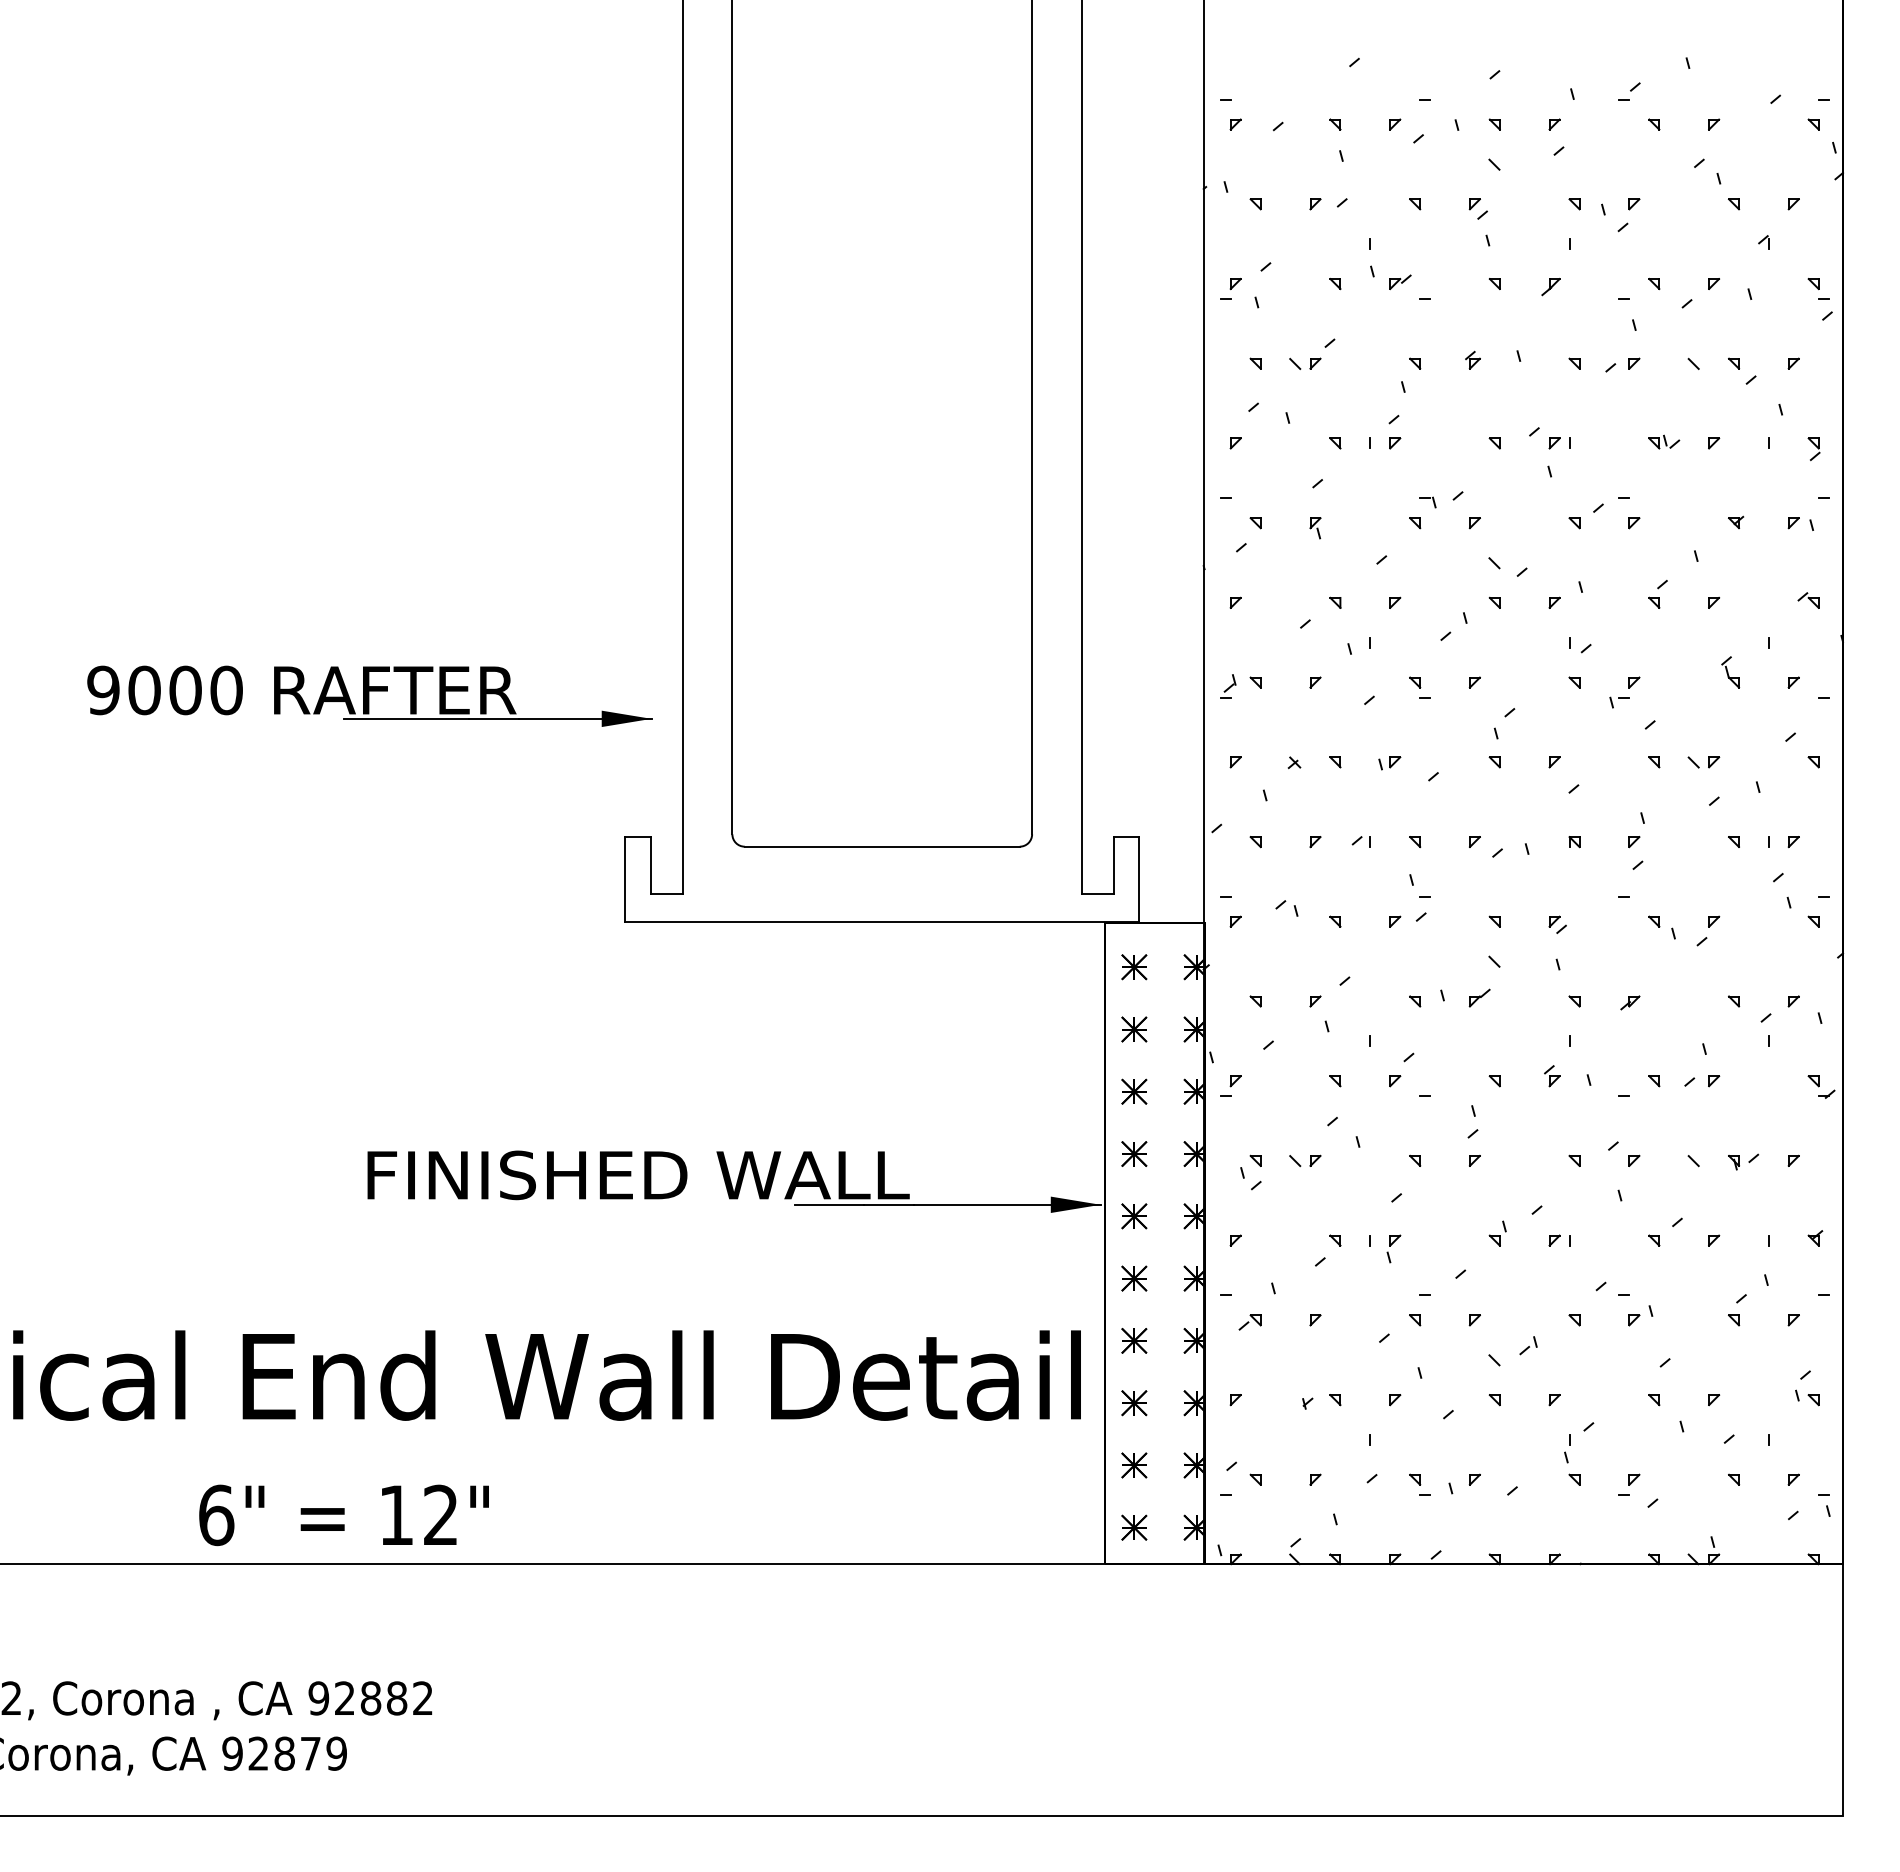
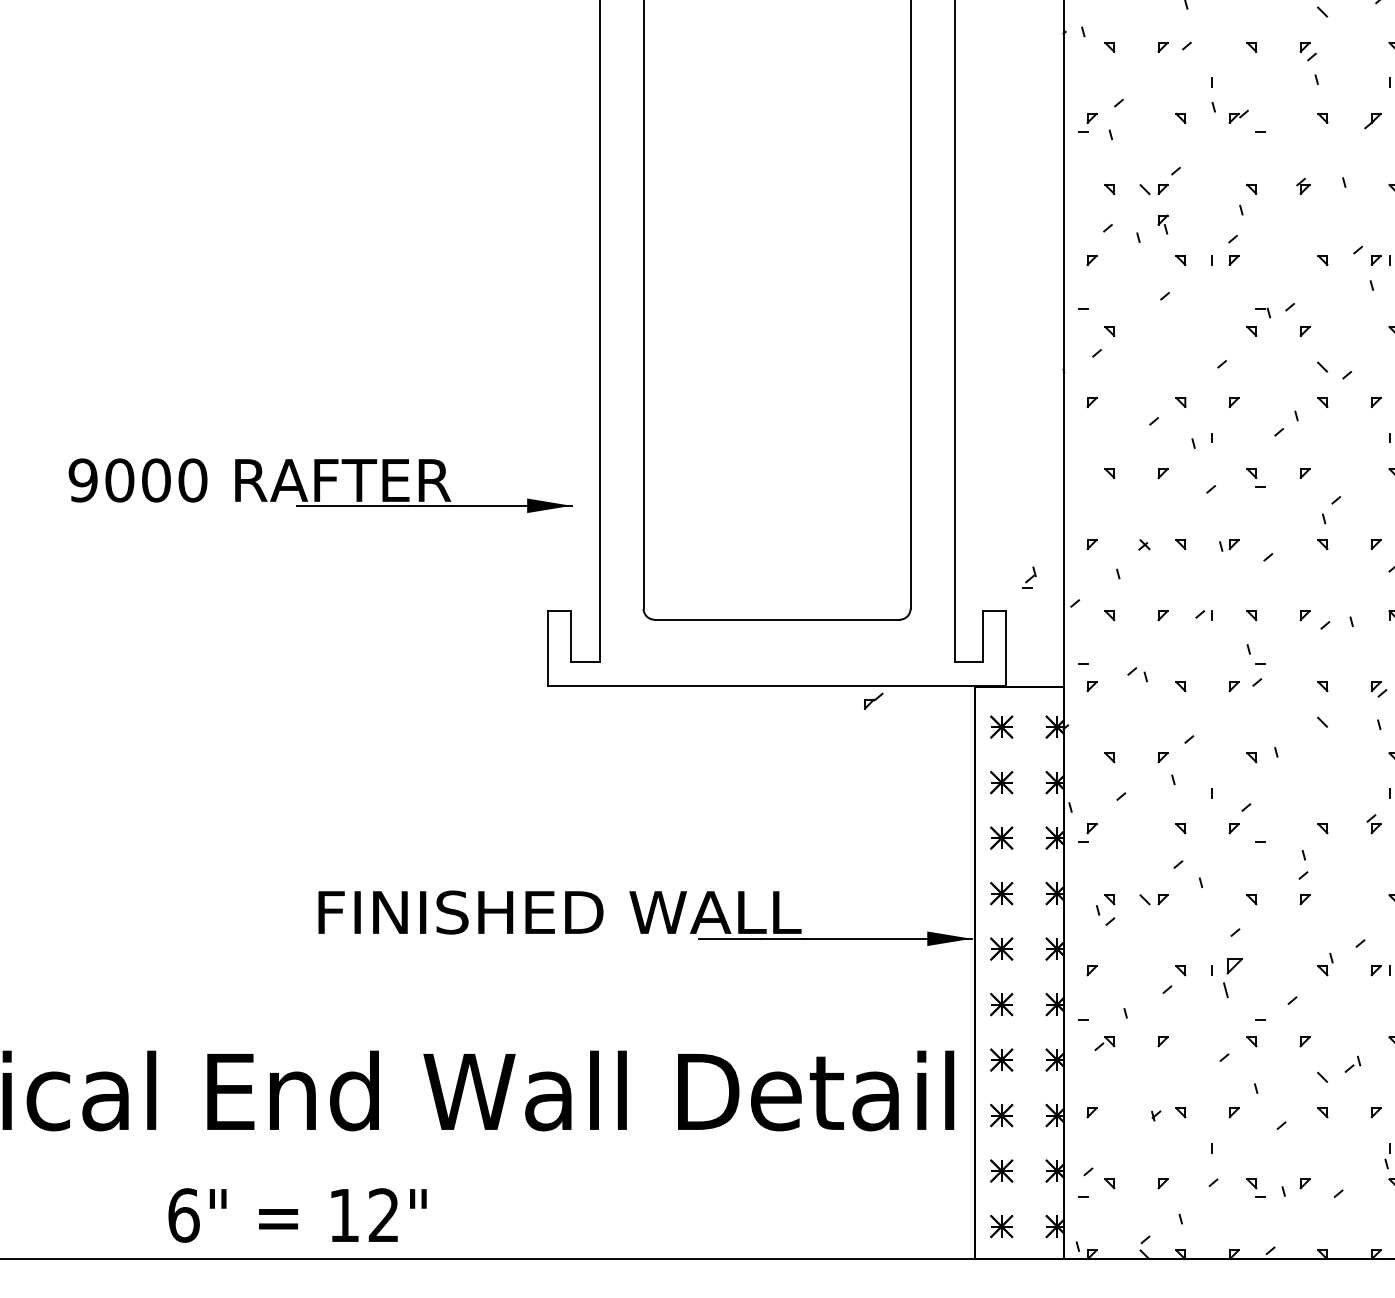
part: (1315, 528) -> (1163, 224), moved
part: (1228, 686) -> (1029, 577), moved
part: (1479, 997) -> (873, 700), moved
part: (1393, 1248) -> (1232, 977), size x1.6

